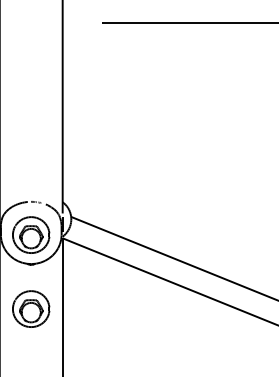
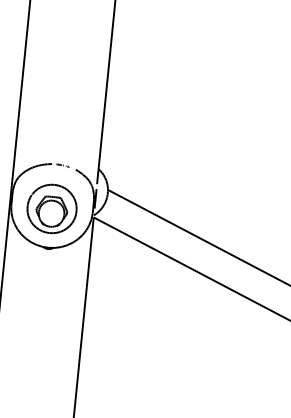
part: (31, 308) -> (42, 307), removed

